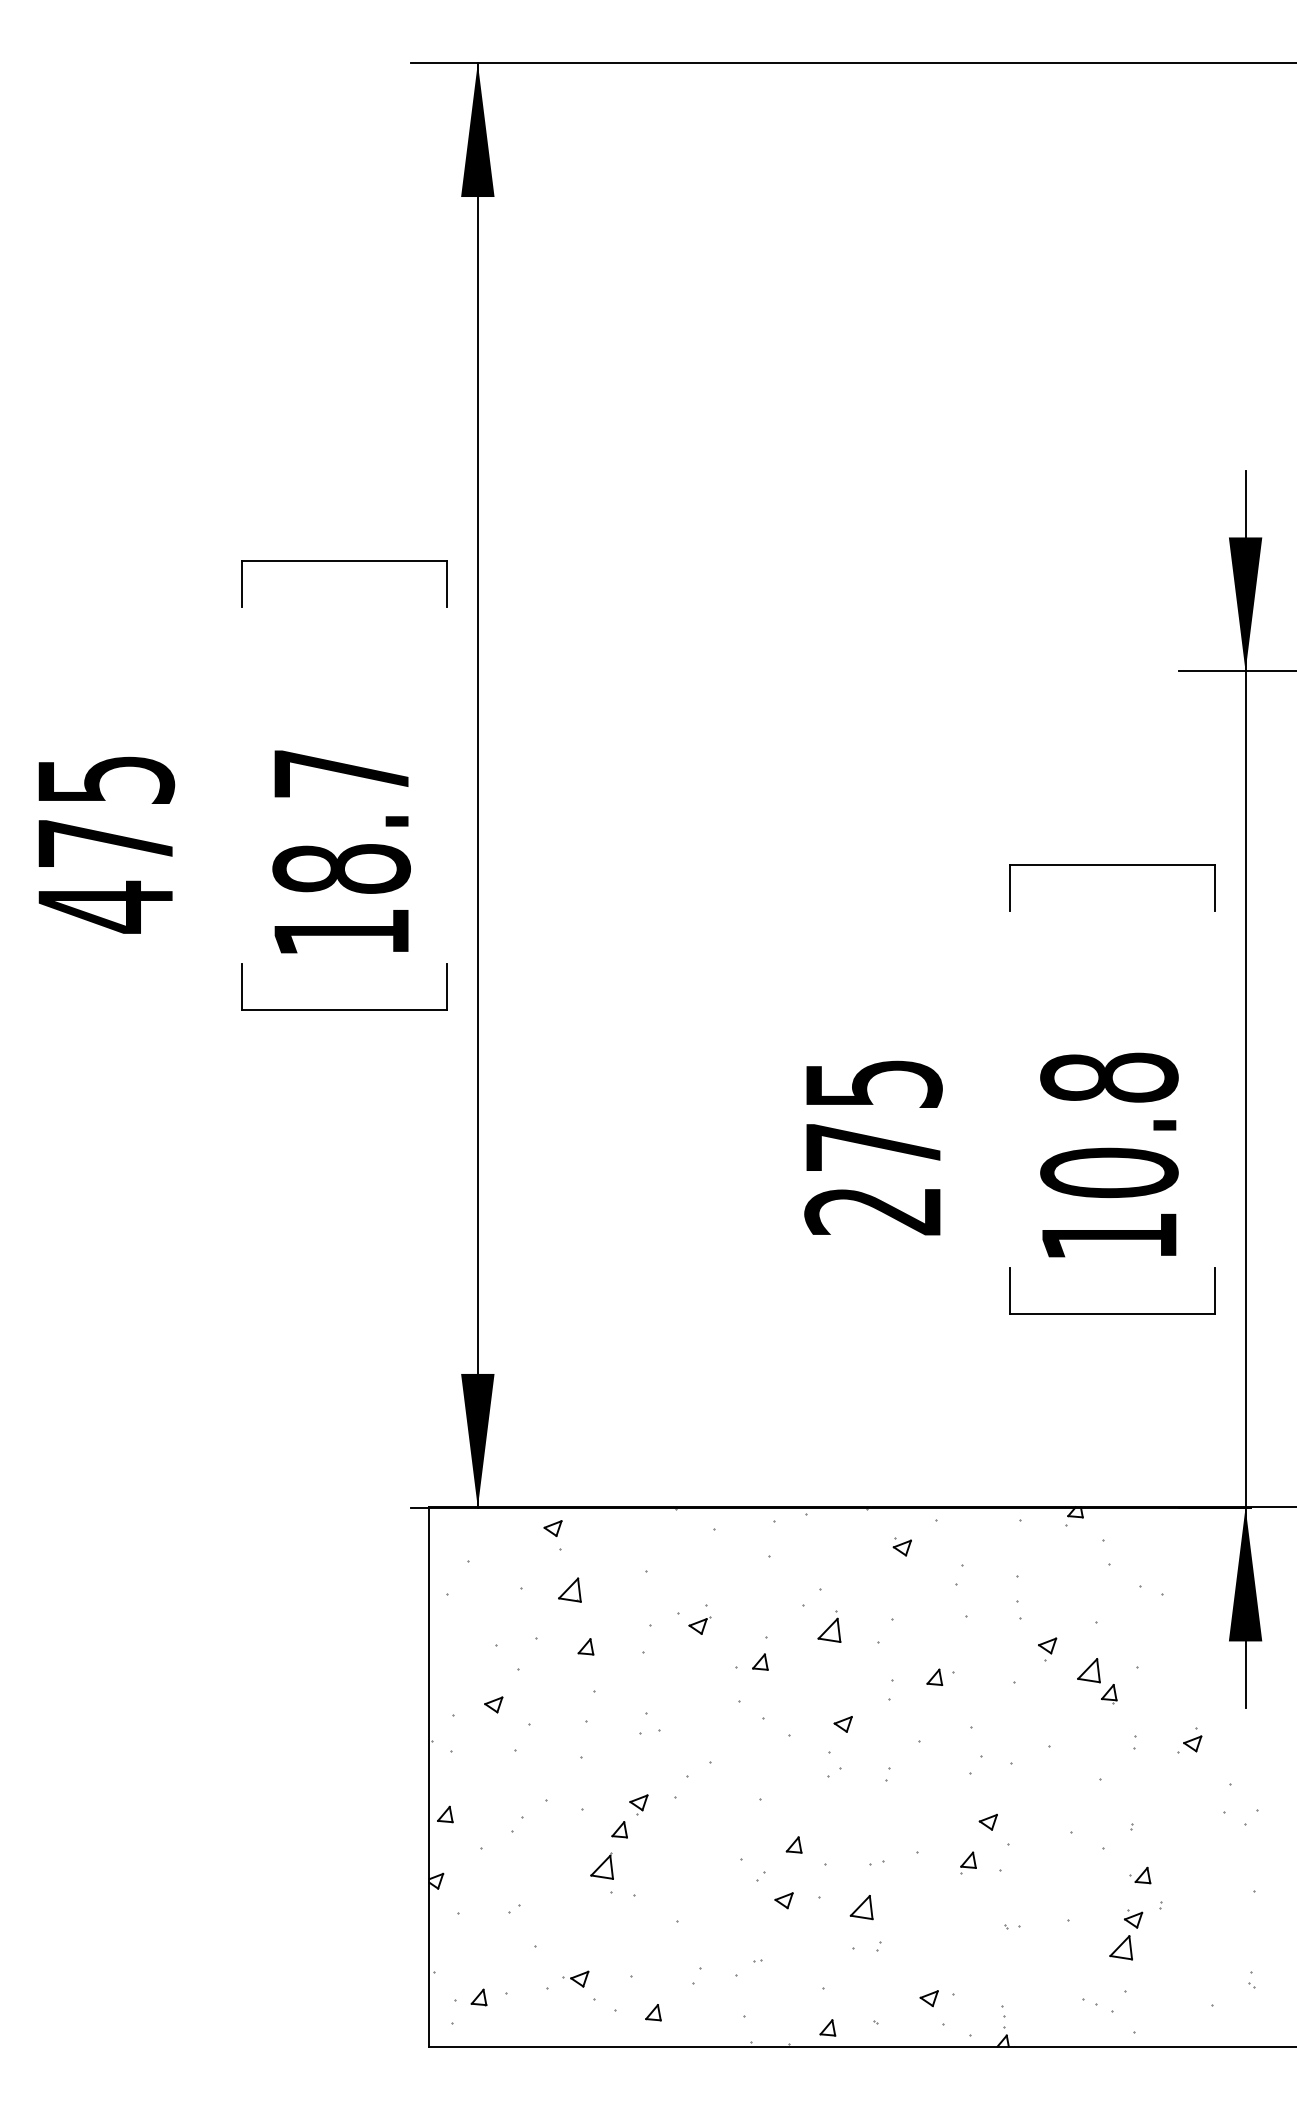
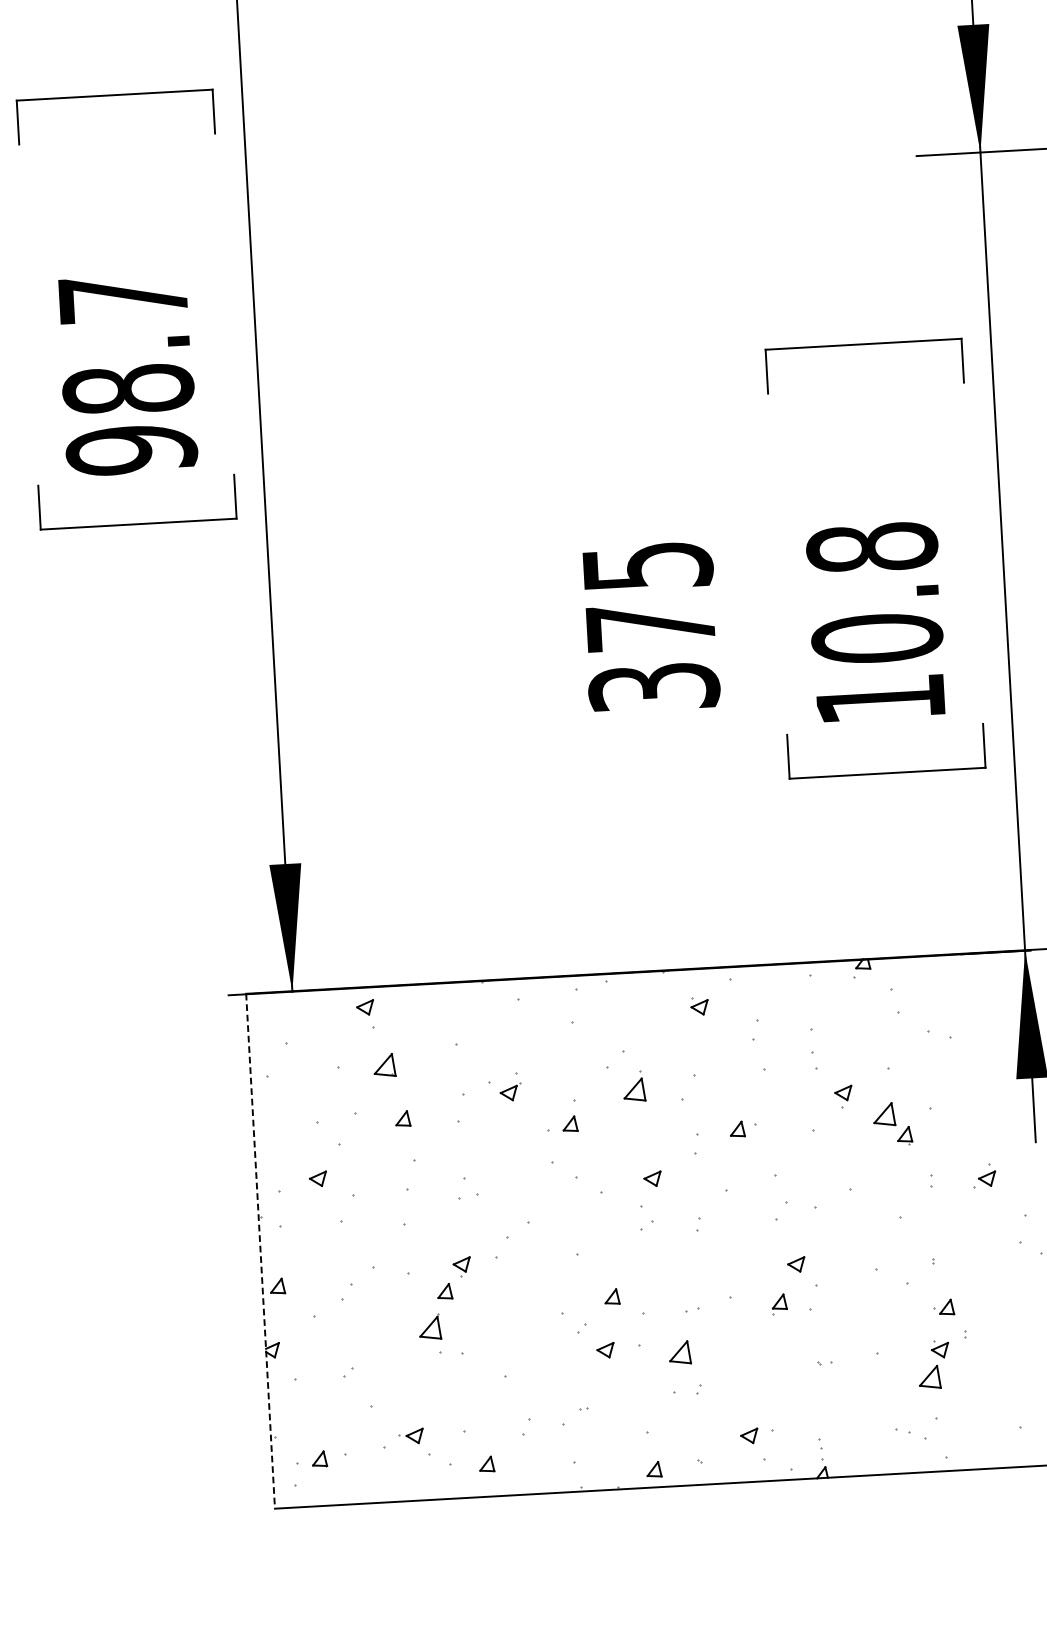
text: (341, 932) -> (131, 450), 18.7 -> 98.7
text: (873, 1211) -> (654, 687), 275 -> 375
line: (429, 1776) -> (260, 1250), solid -> dashed

